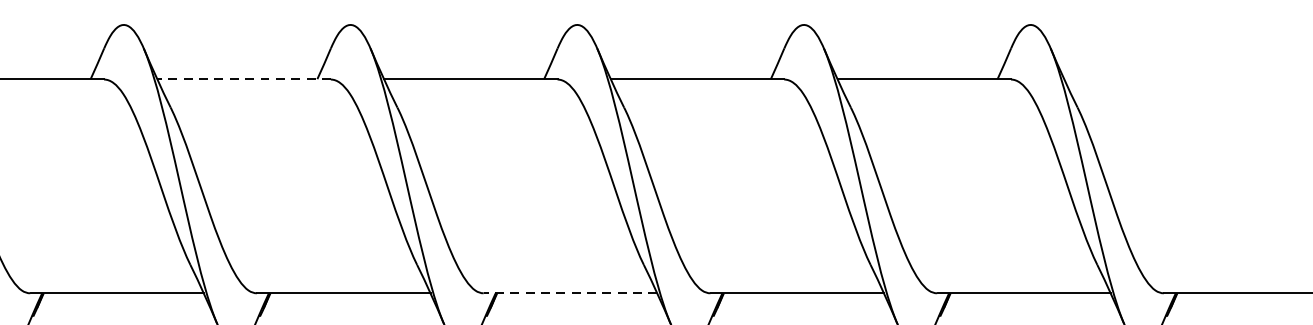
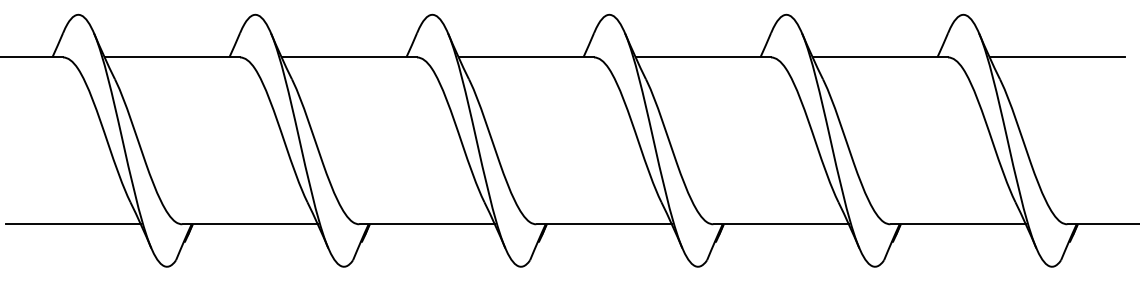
line: (244, 79) -> (349, 57), dashed -> solid
line: (1151, 79) -> (1057, 57), added
line: (570, 293) -> (604, 224), dashed -> solid

